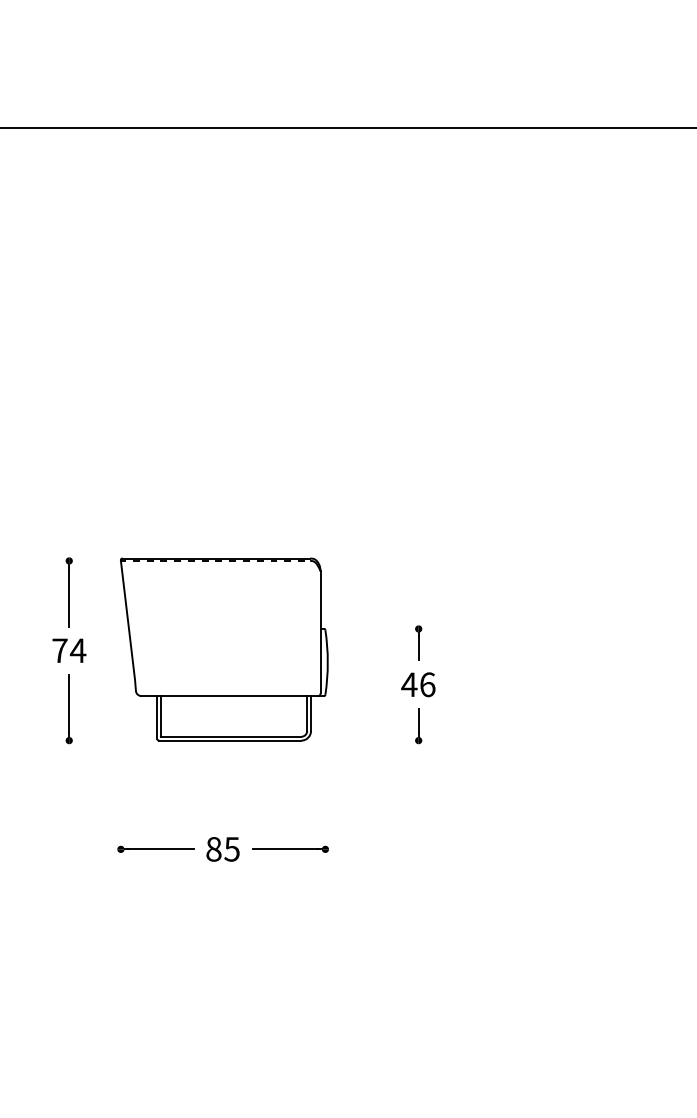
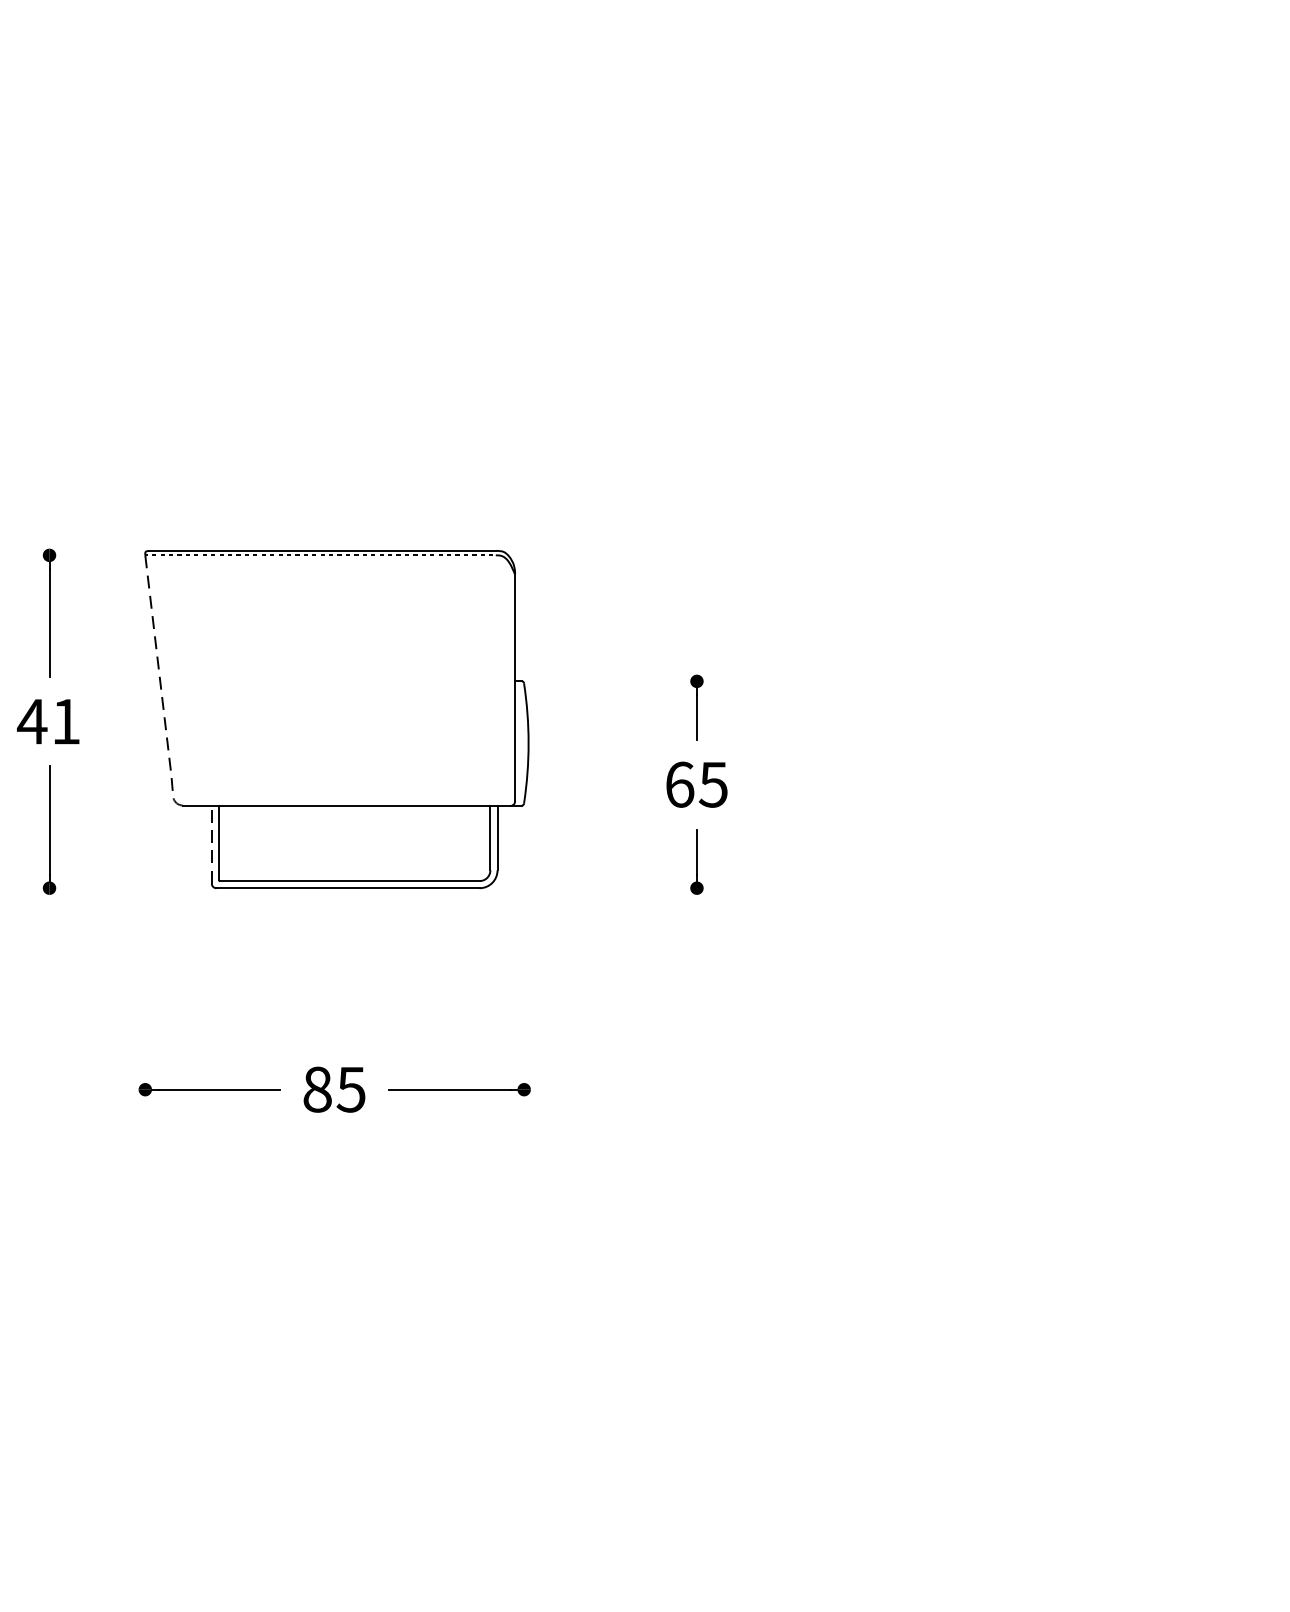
line: (129, 634) -> (161, 691), solid -> dashed
text: (68, 650) -> (48, 721), 74 -> 41
text: (418, 684) -> (696, 784), 46 -> 65
line: (156, 716) -> (211, 843), solid -> dashed

